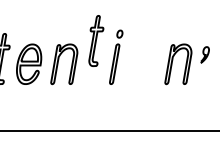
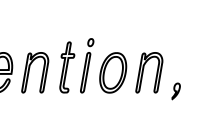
part: (96, 40) -> (67, 66), moved
part: (204, 54) -> (175, 90), moved
part: (142, 64) -> (113, 72), added

